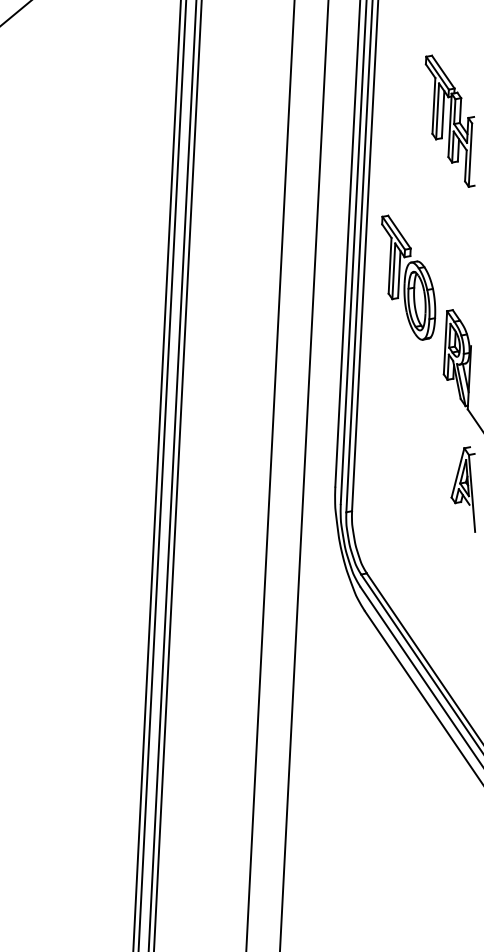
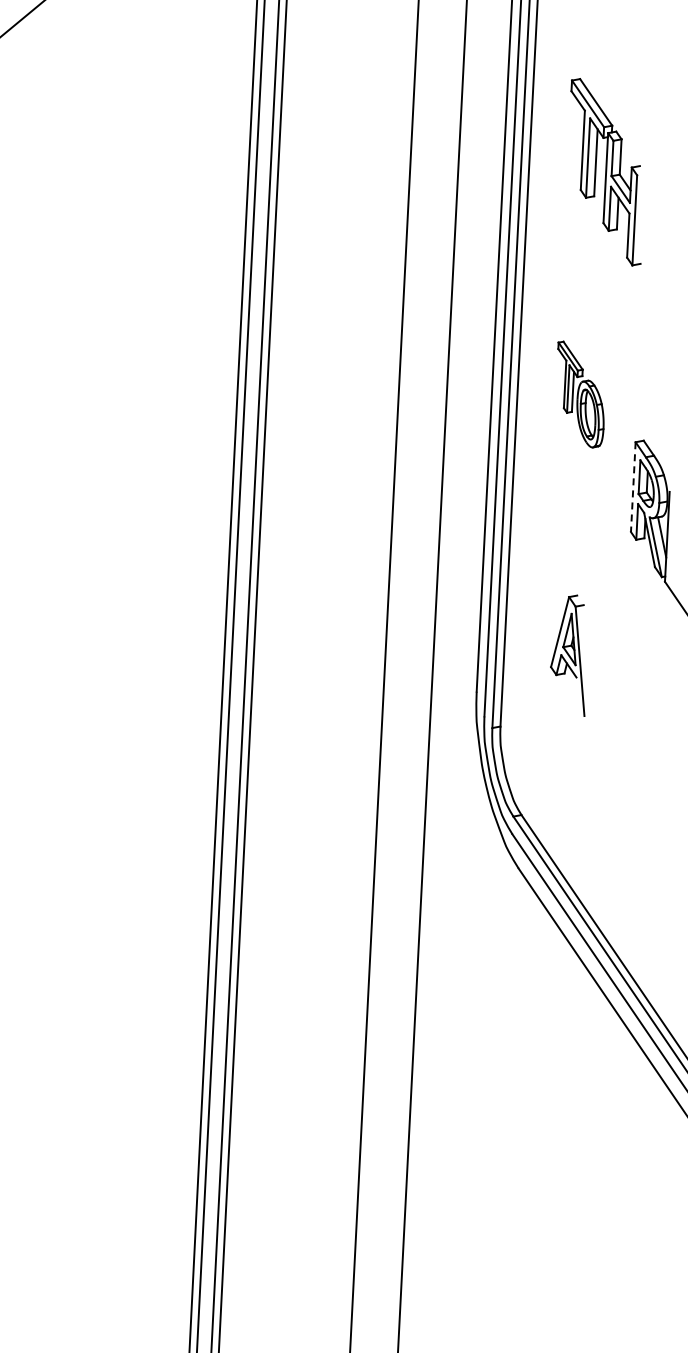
part: (449, 121) -> (605, 172), moved
part: (408, 277) -> (580, 394), size x0.6
line: (445, 343) -> (633, 487), solid -> dashed
part: (463, 489) -> (567, 655), moved

